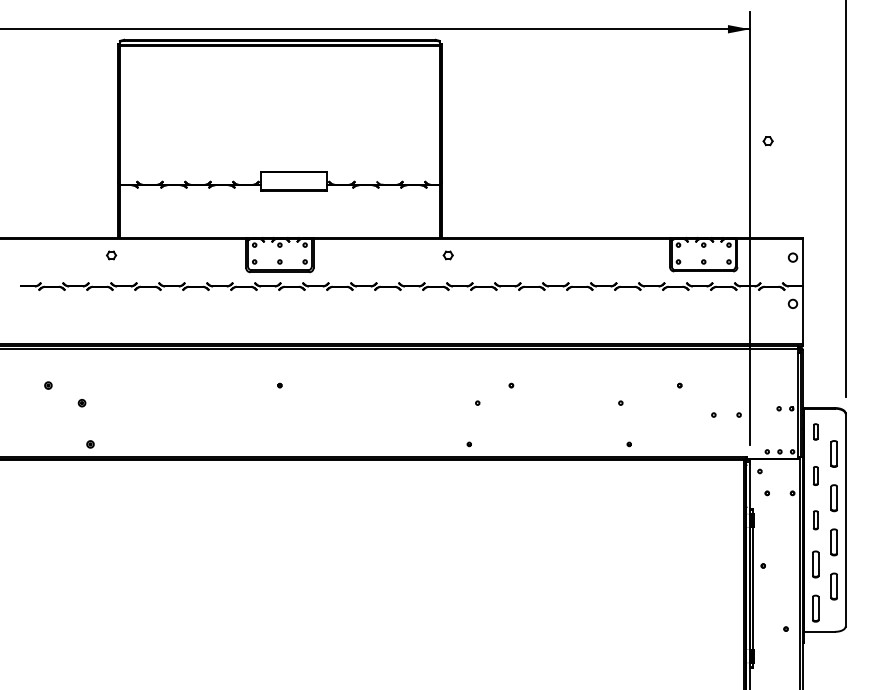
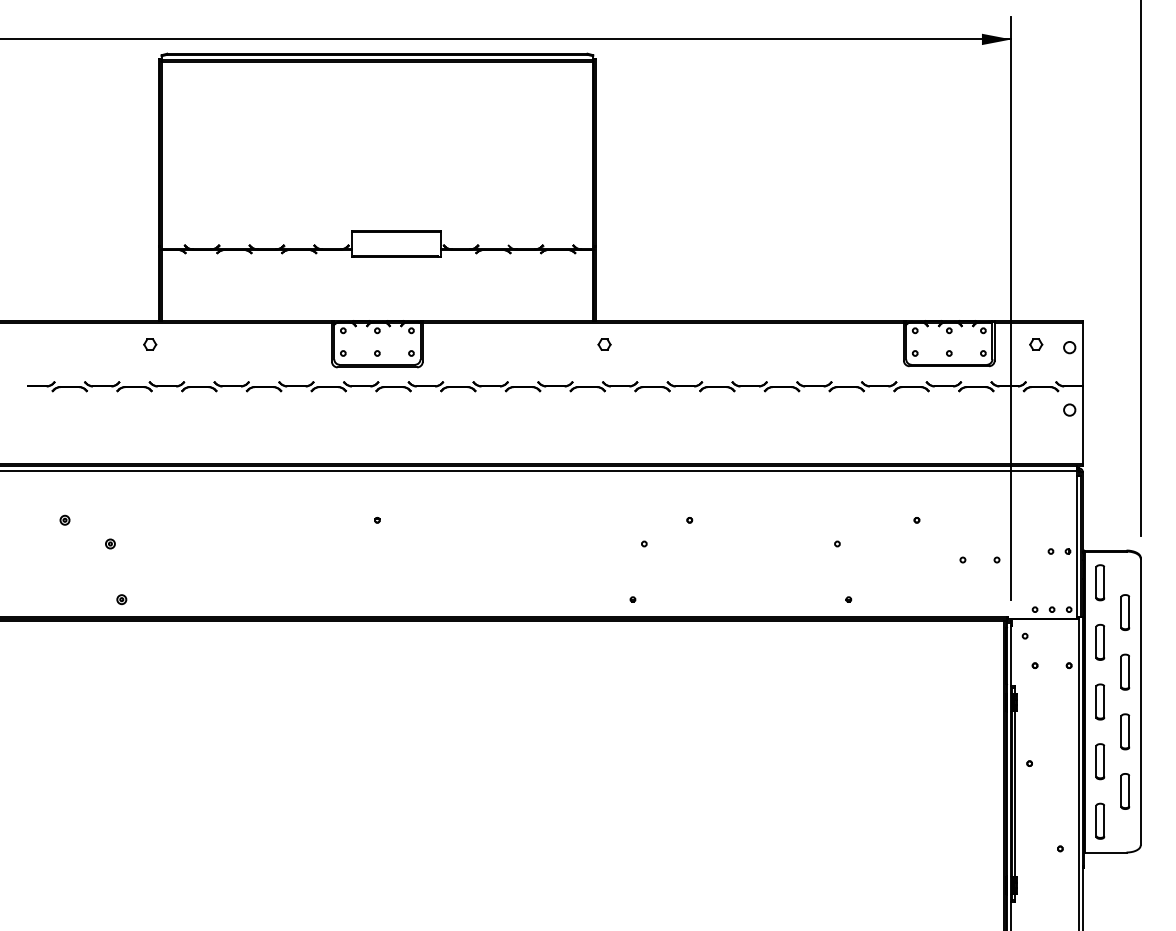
part: (768, 141) -> (1036, 344), moved
part: (815, 431) -> (1100, 582), size x1.67
part: (815, 475) -> (1100, 641), size x1.43
part: (815, 519) -> (1100, 701), size x1.43

